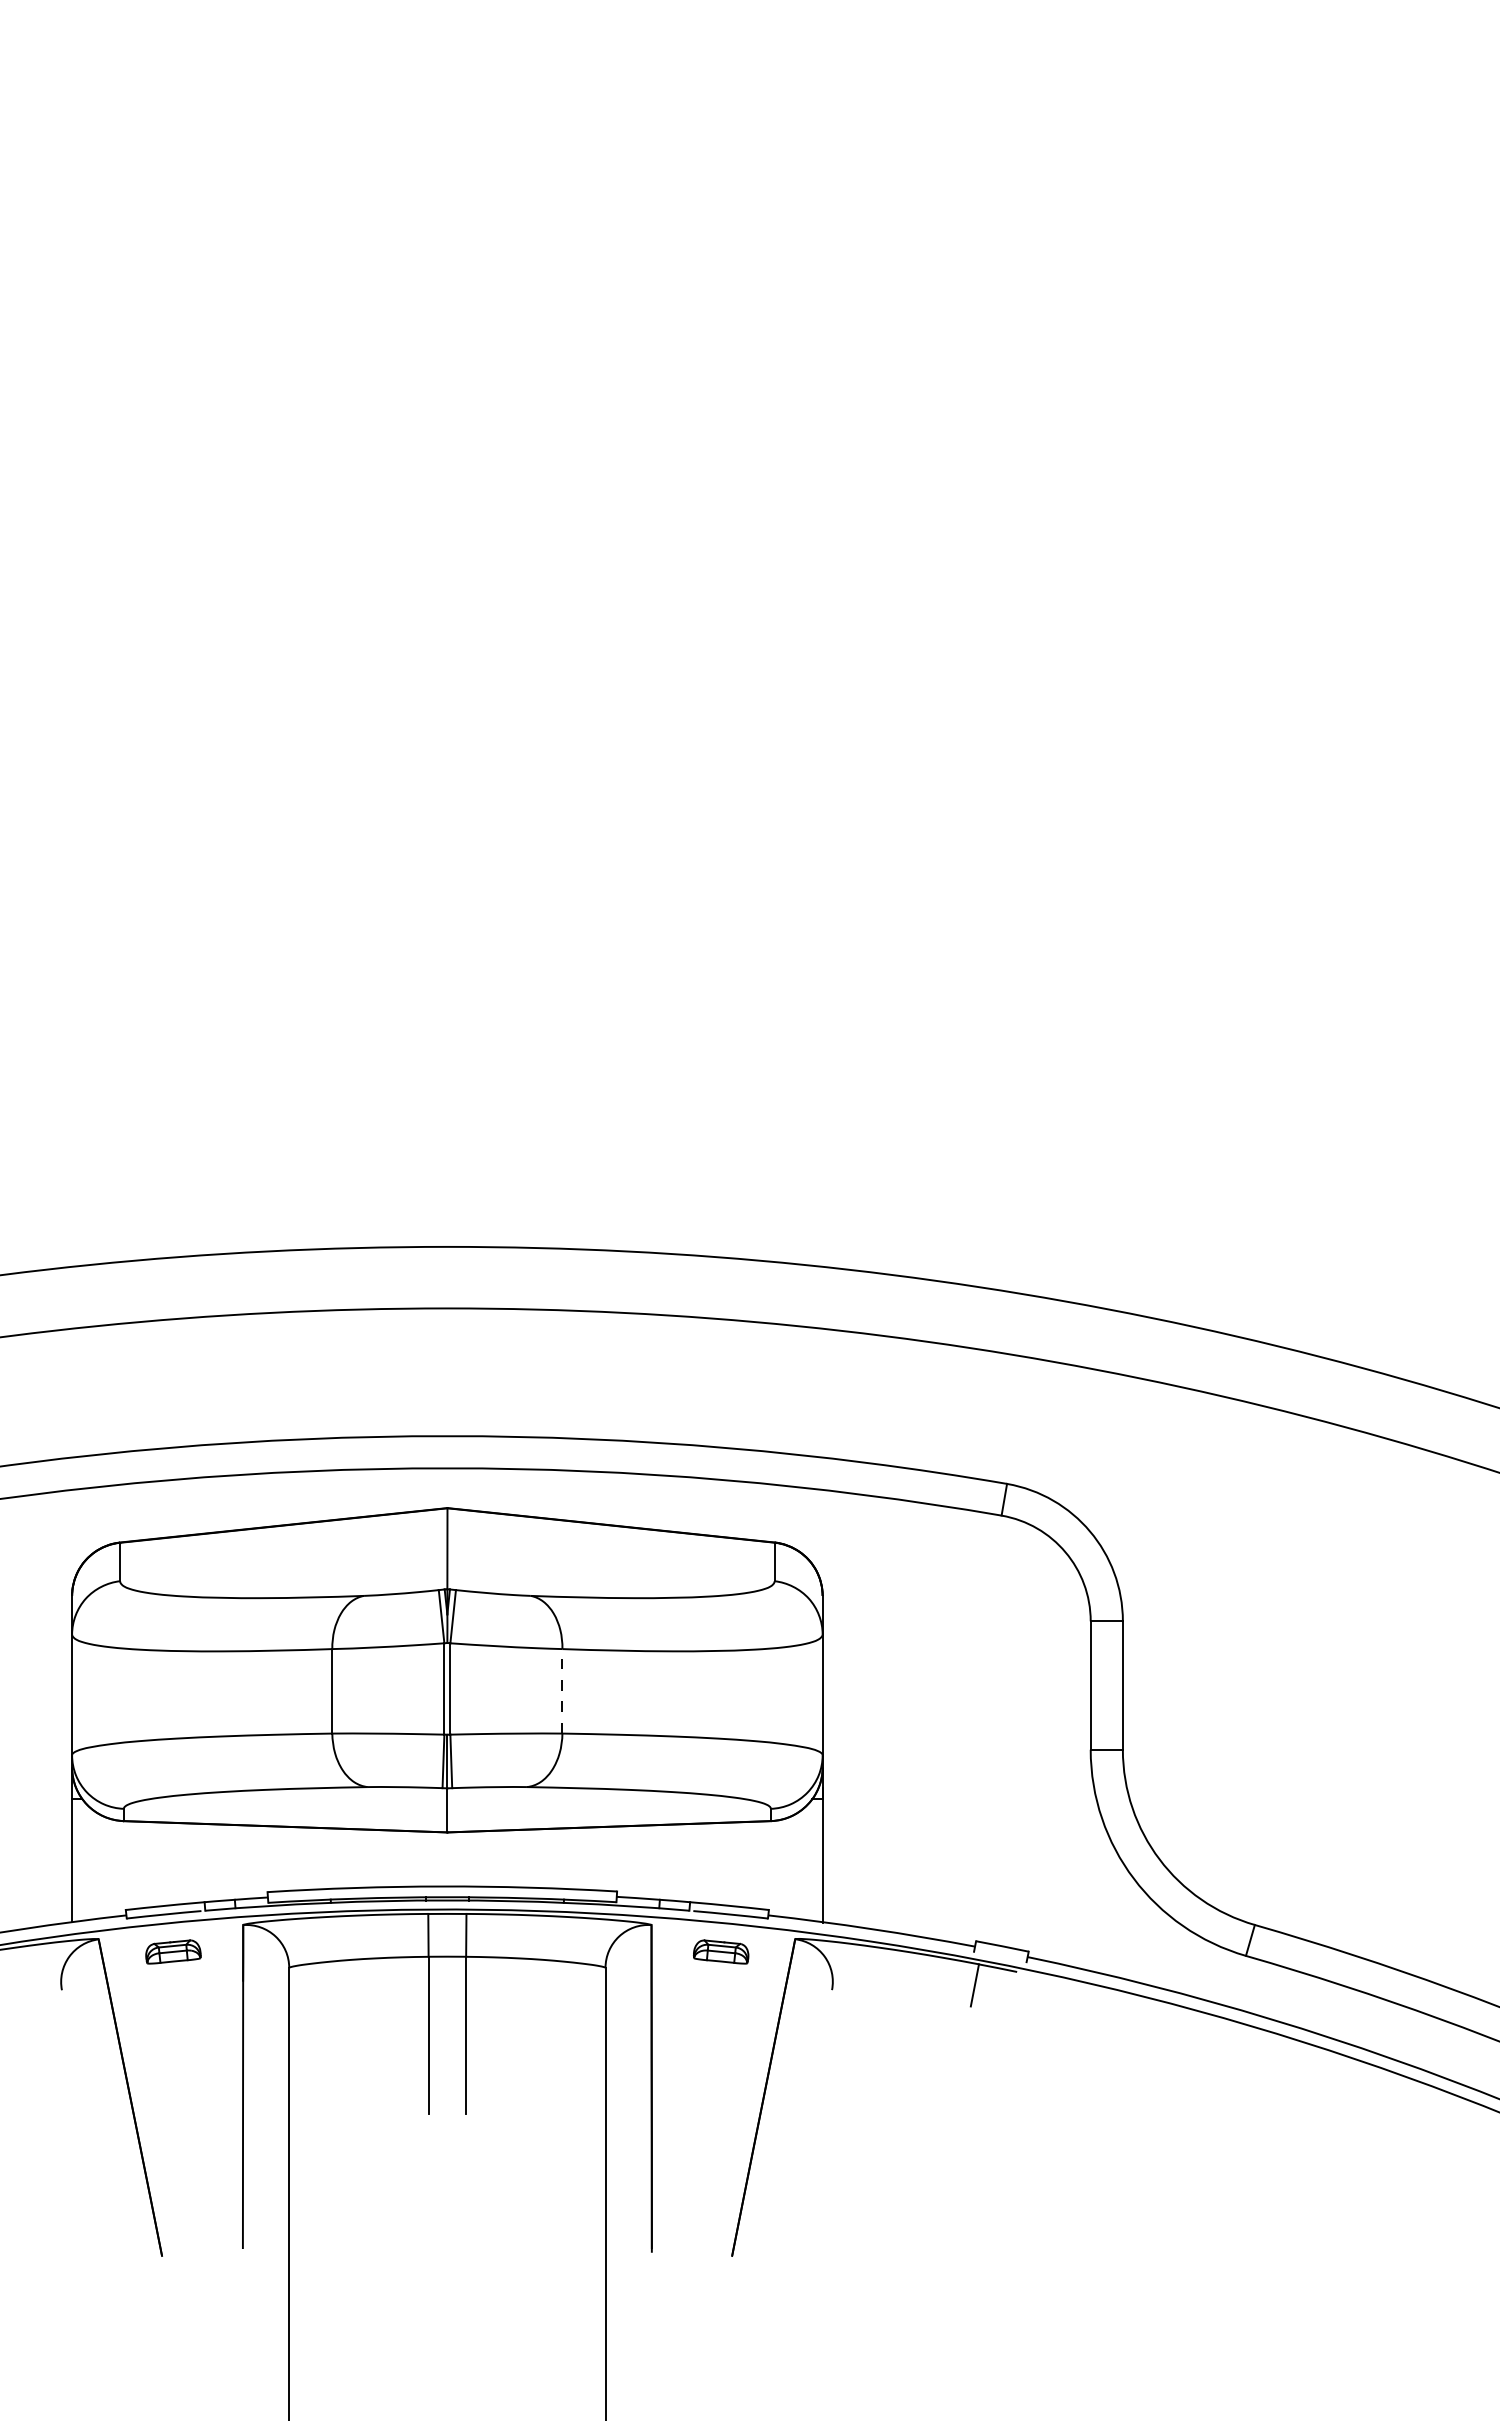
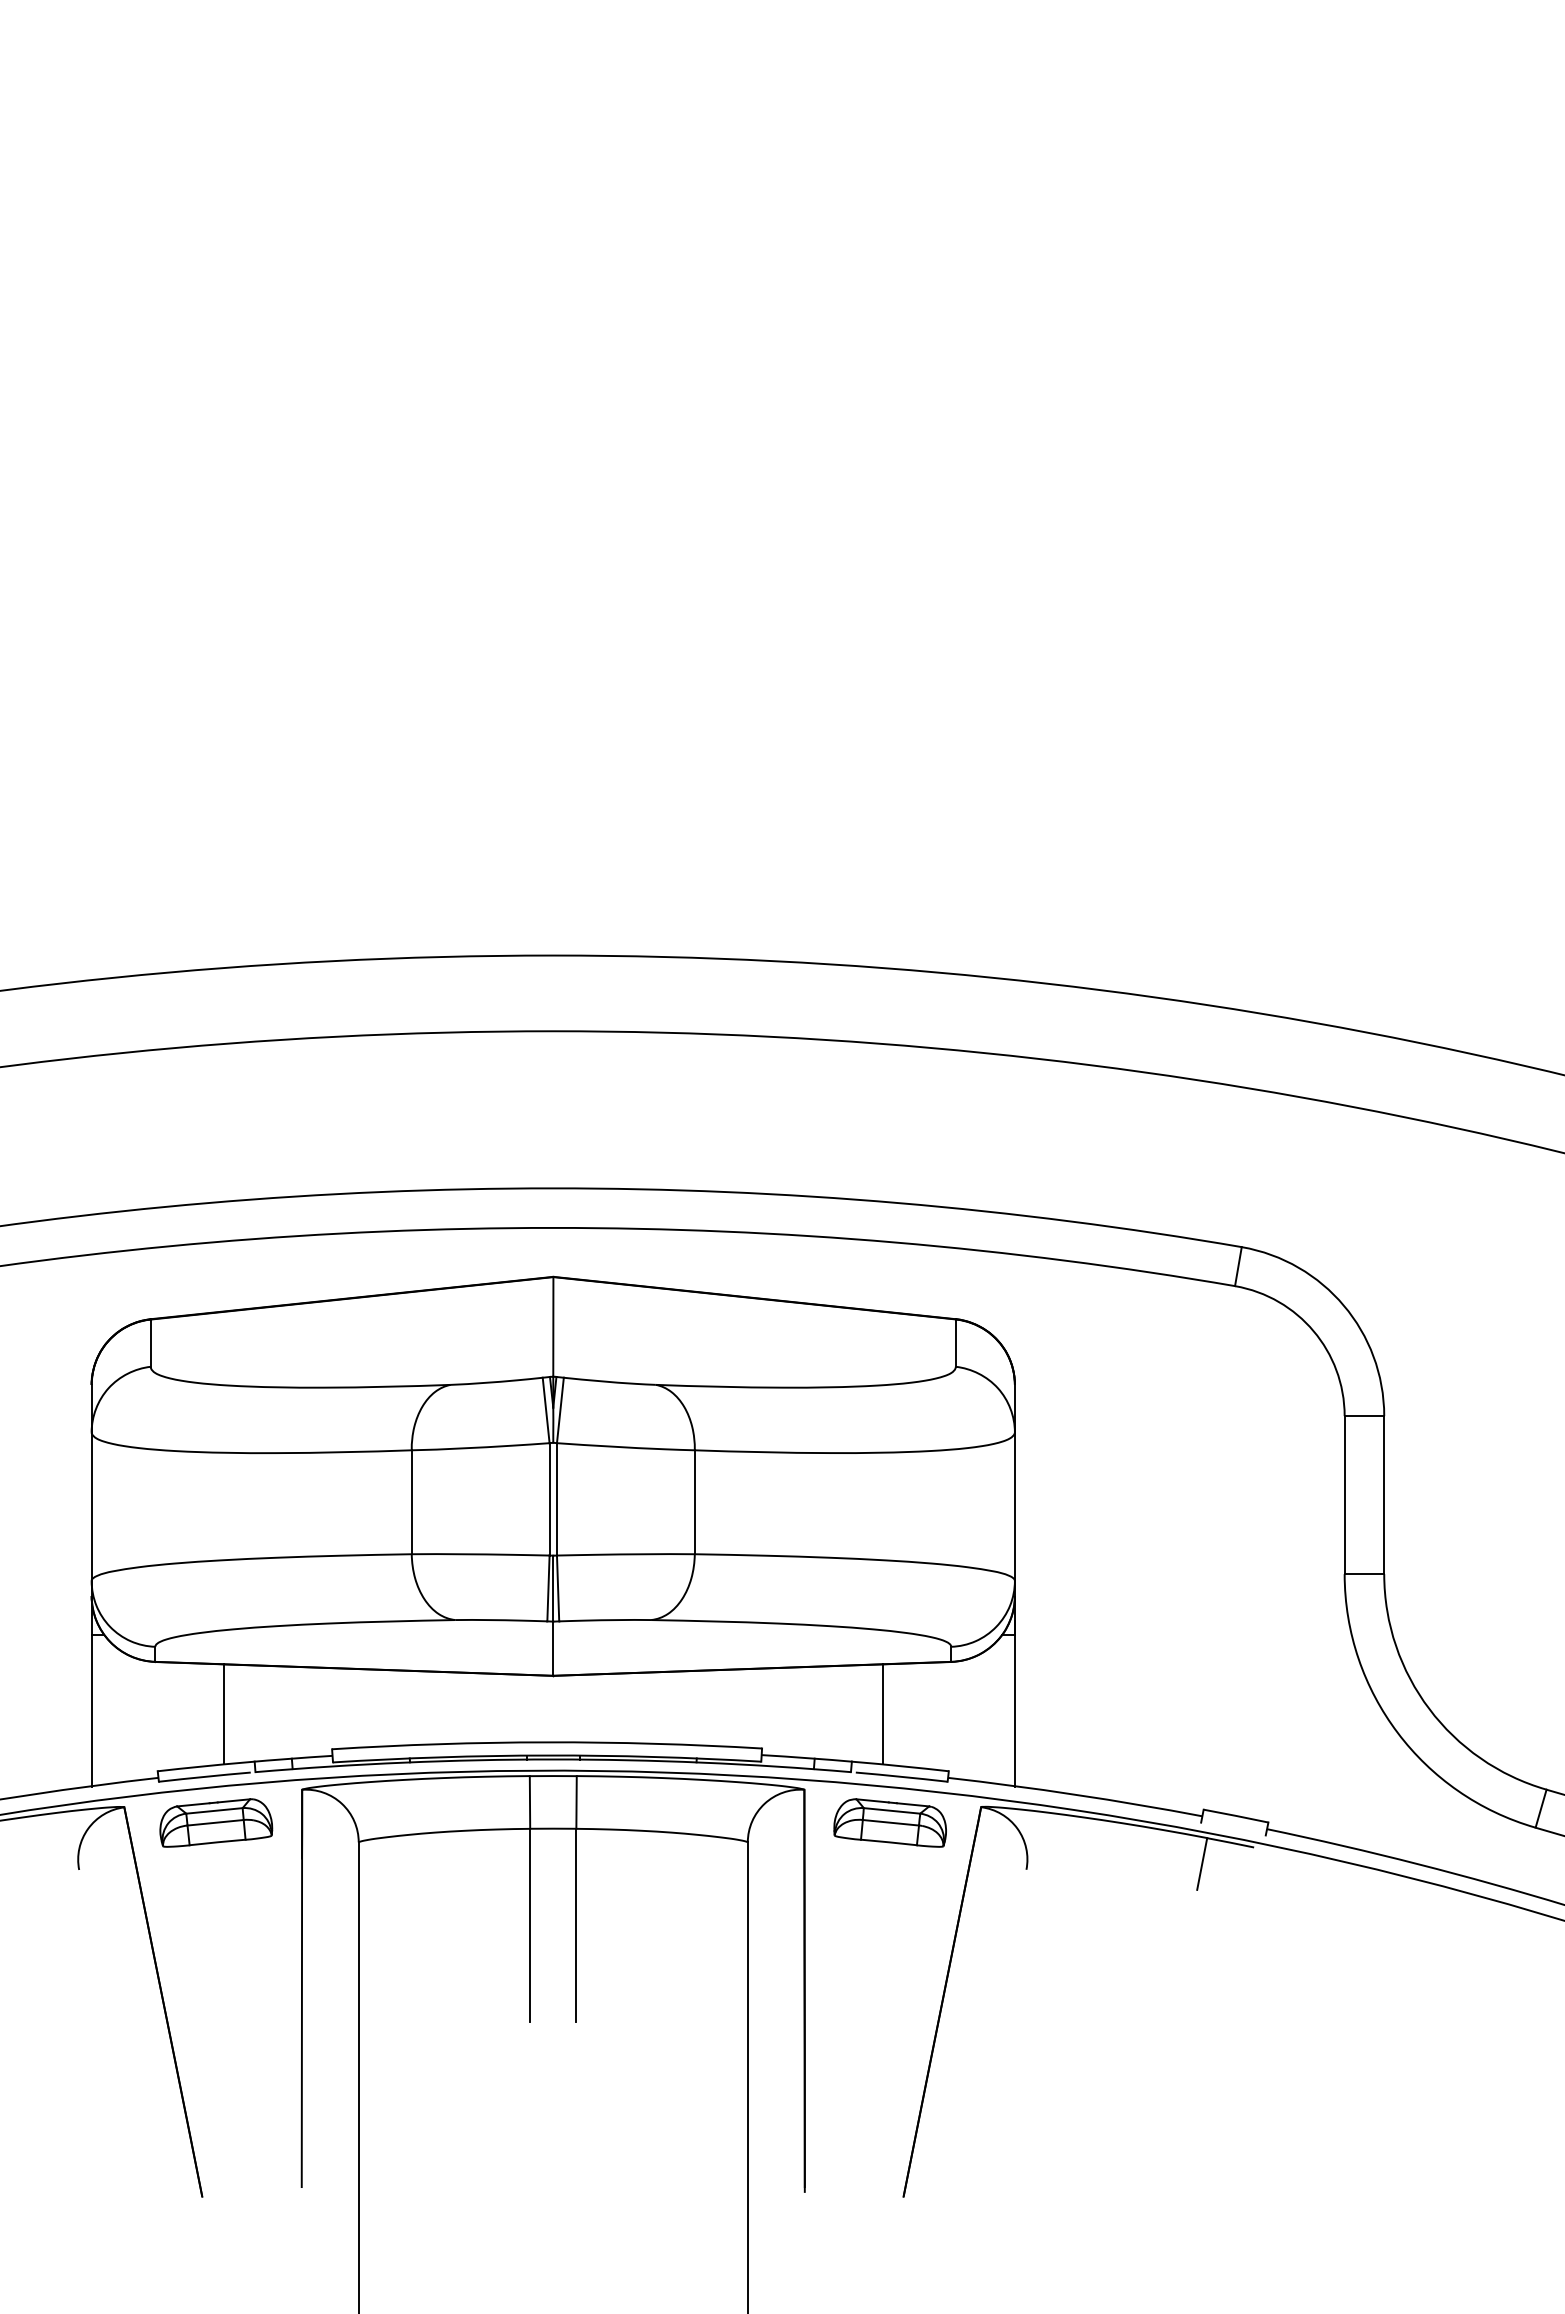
line: (562, 1690) -> (694, 1501), dashed -> solid
line: (179, 1863) -> (223, 1714), added
line: (715, 1863) -> (883, 1714), added
part: (173, 1951) -> (216, 1822), size x1.67
part: (720, 1951) -> (889, 1822), size x1.67

